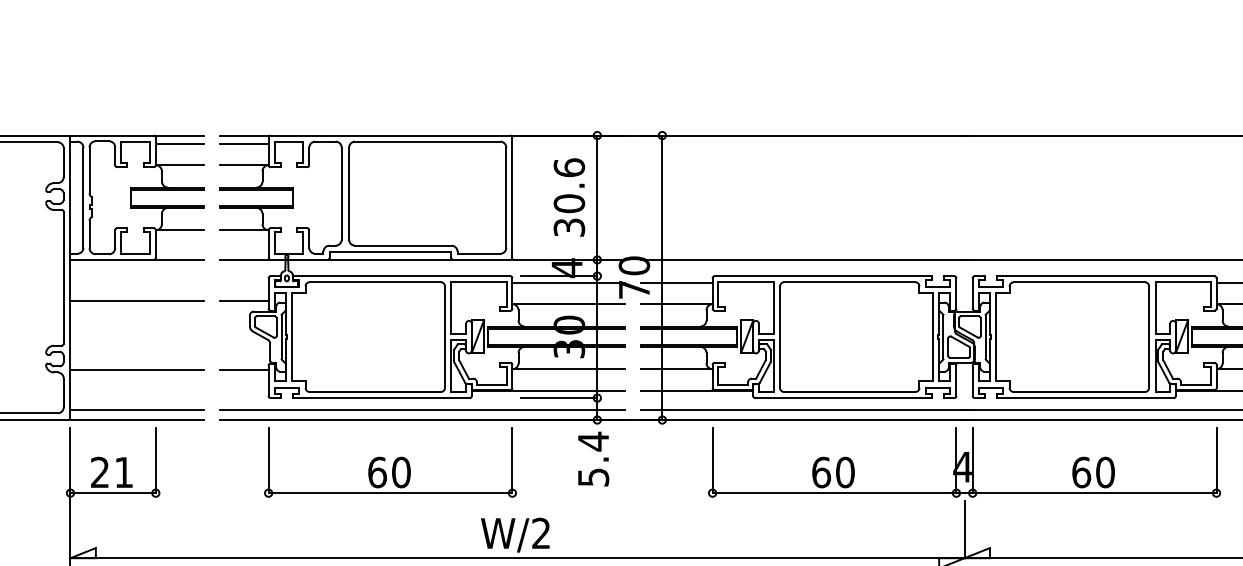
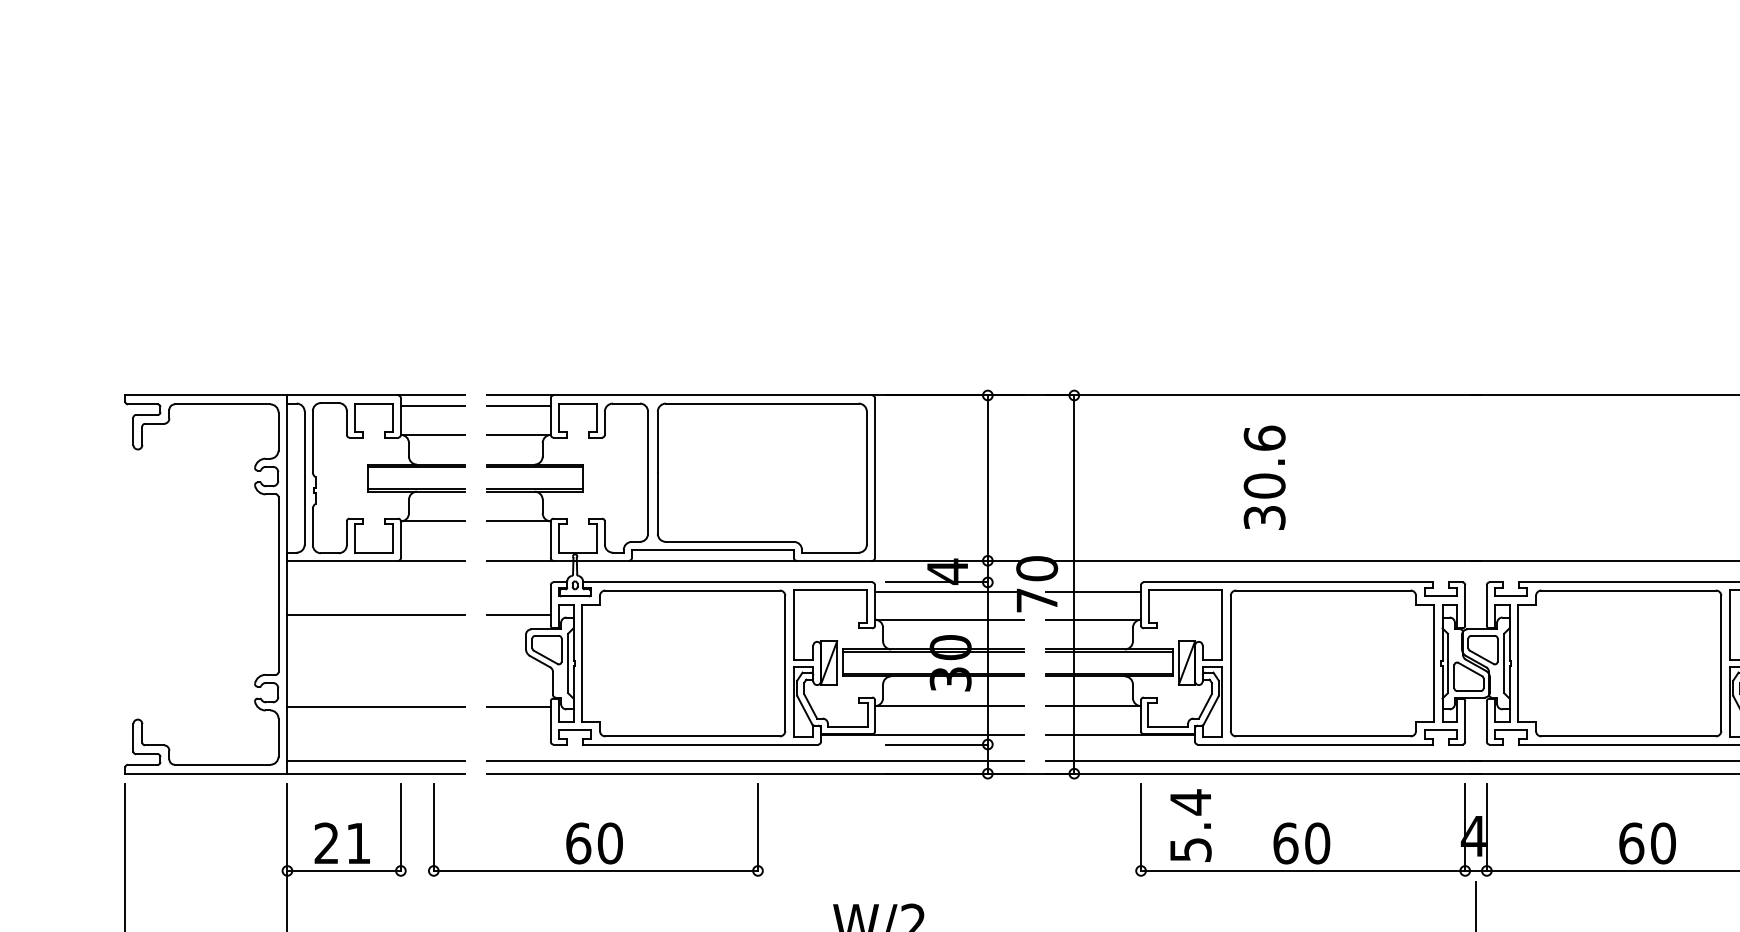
text: (569, 197) -> (1264, 477), moved
text: (593, 459) -> (1190, 825), moved
part: (390, 462) -> (595, 829), moved

